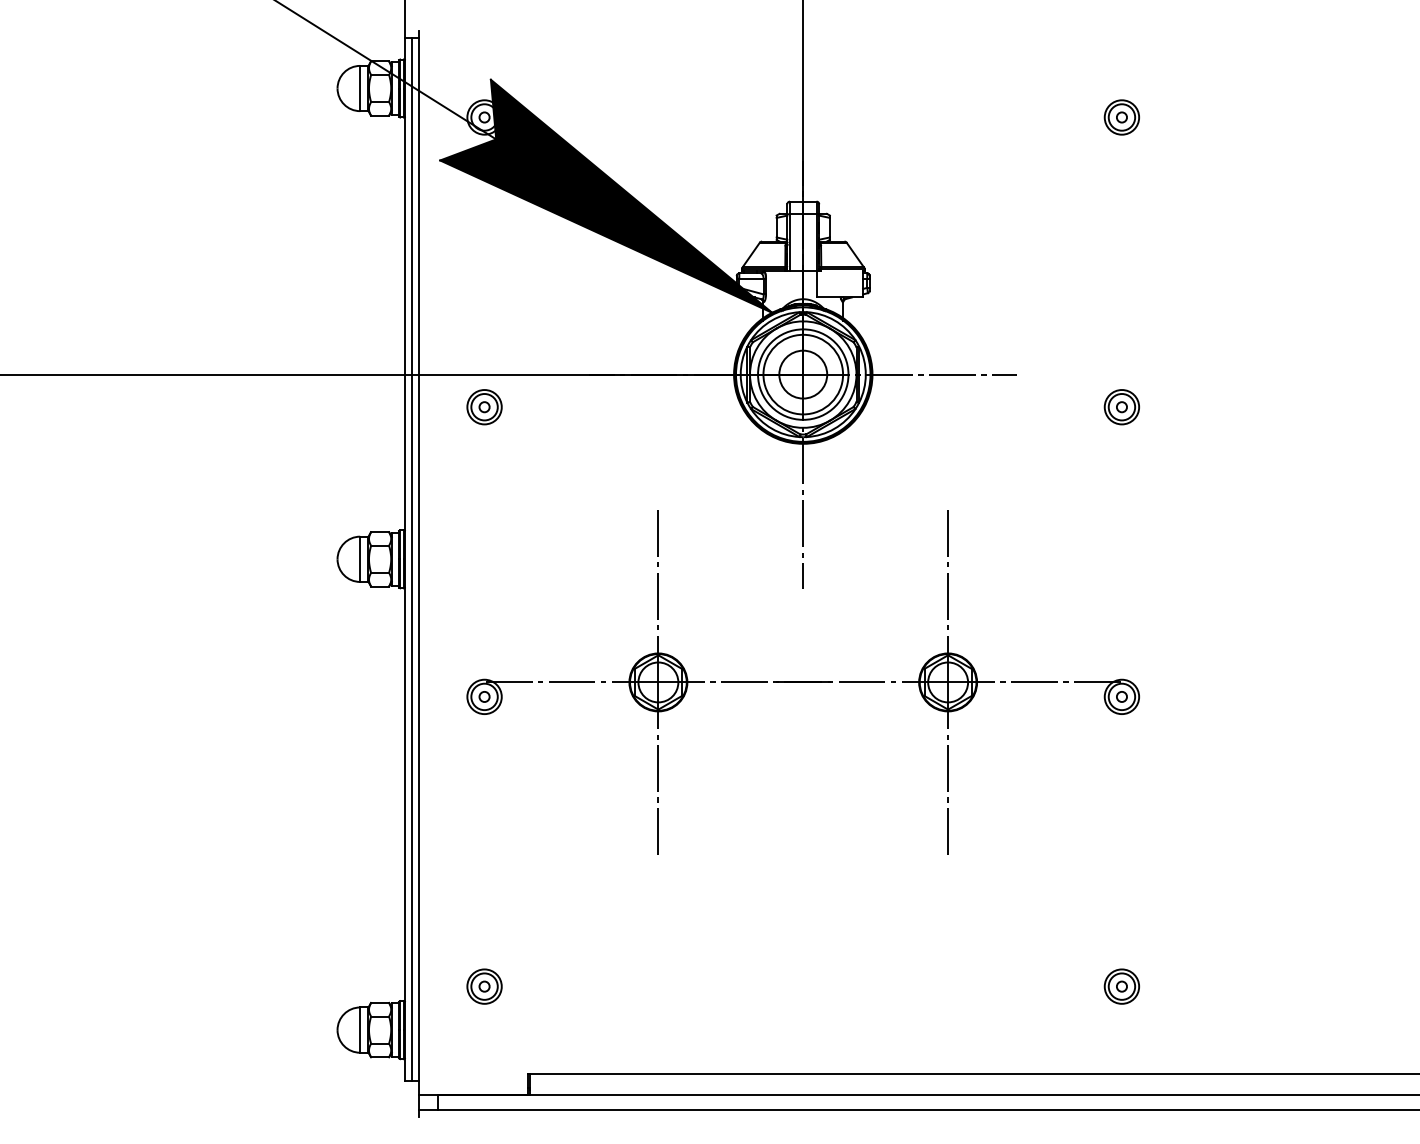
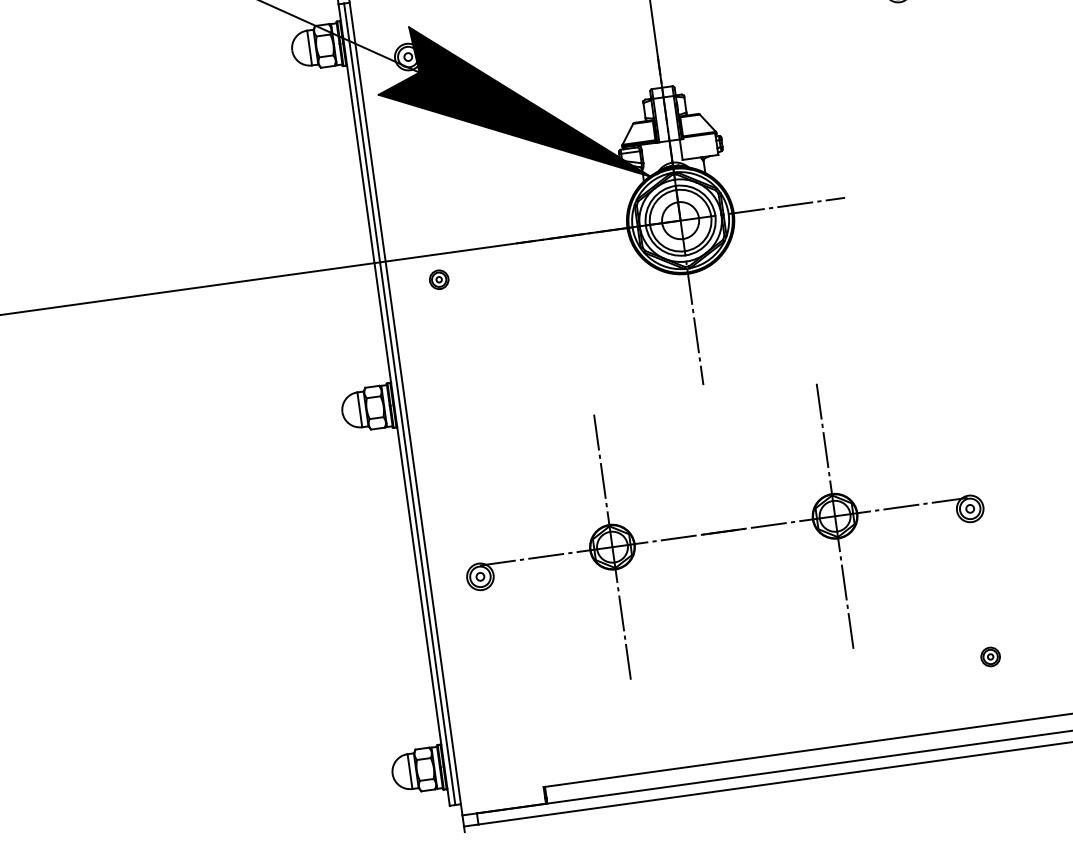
part: (484, 407) -> (439, 279), size x0.7
part: (1121, 407) -> (928, 211), removed
part: (802, 682) -> (723, 531), moved
part: (484, 986) -> (500, 724), removed
part: (1121, 986) -> (990, 656), size x0.7

